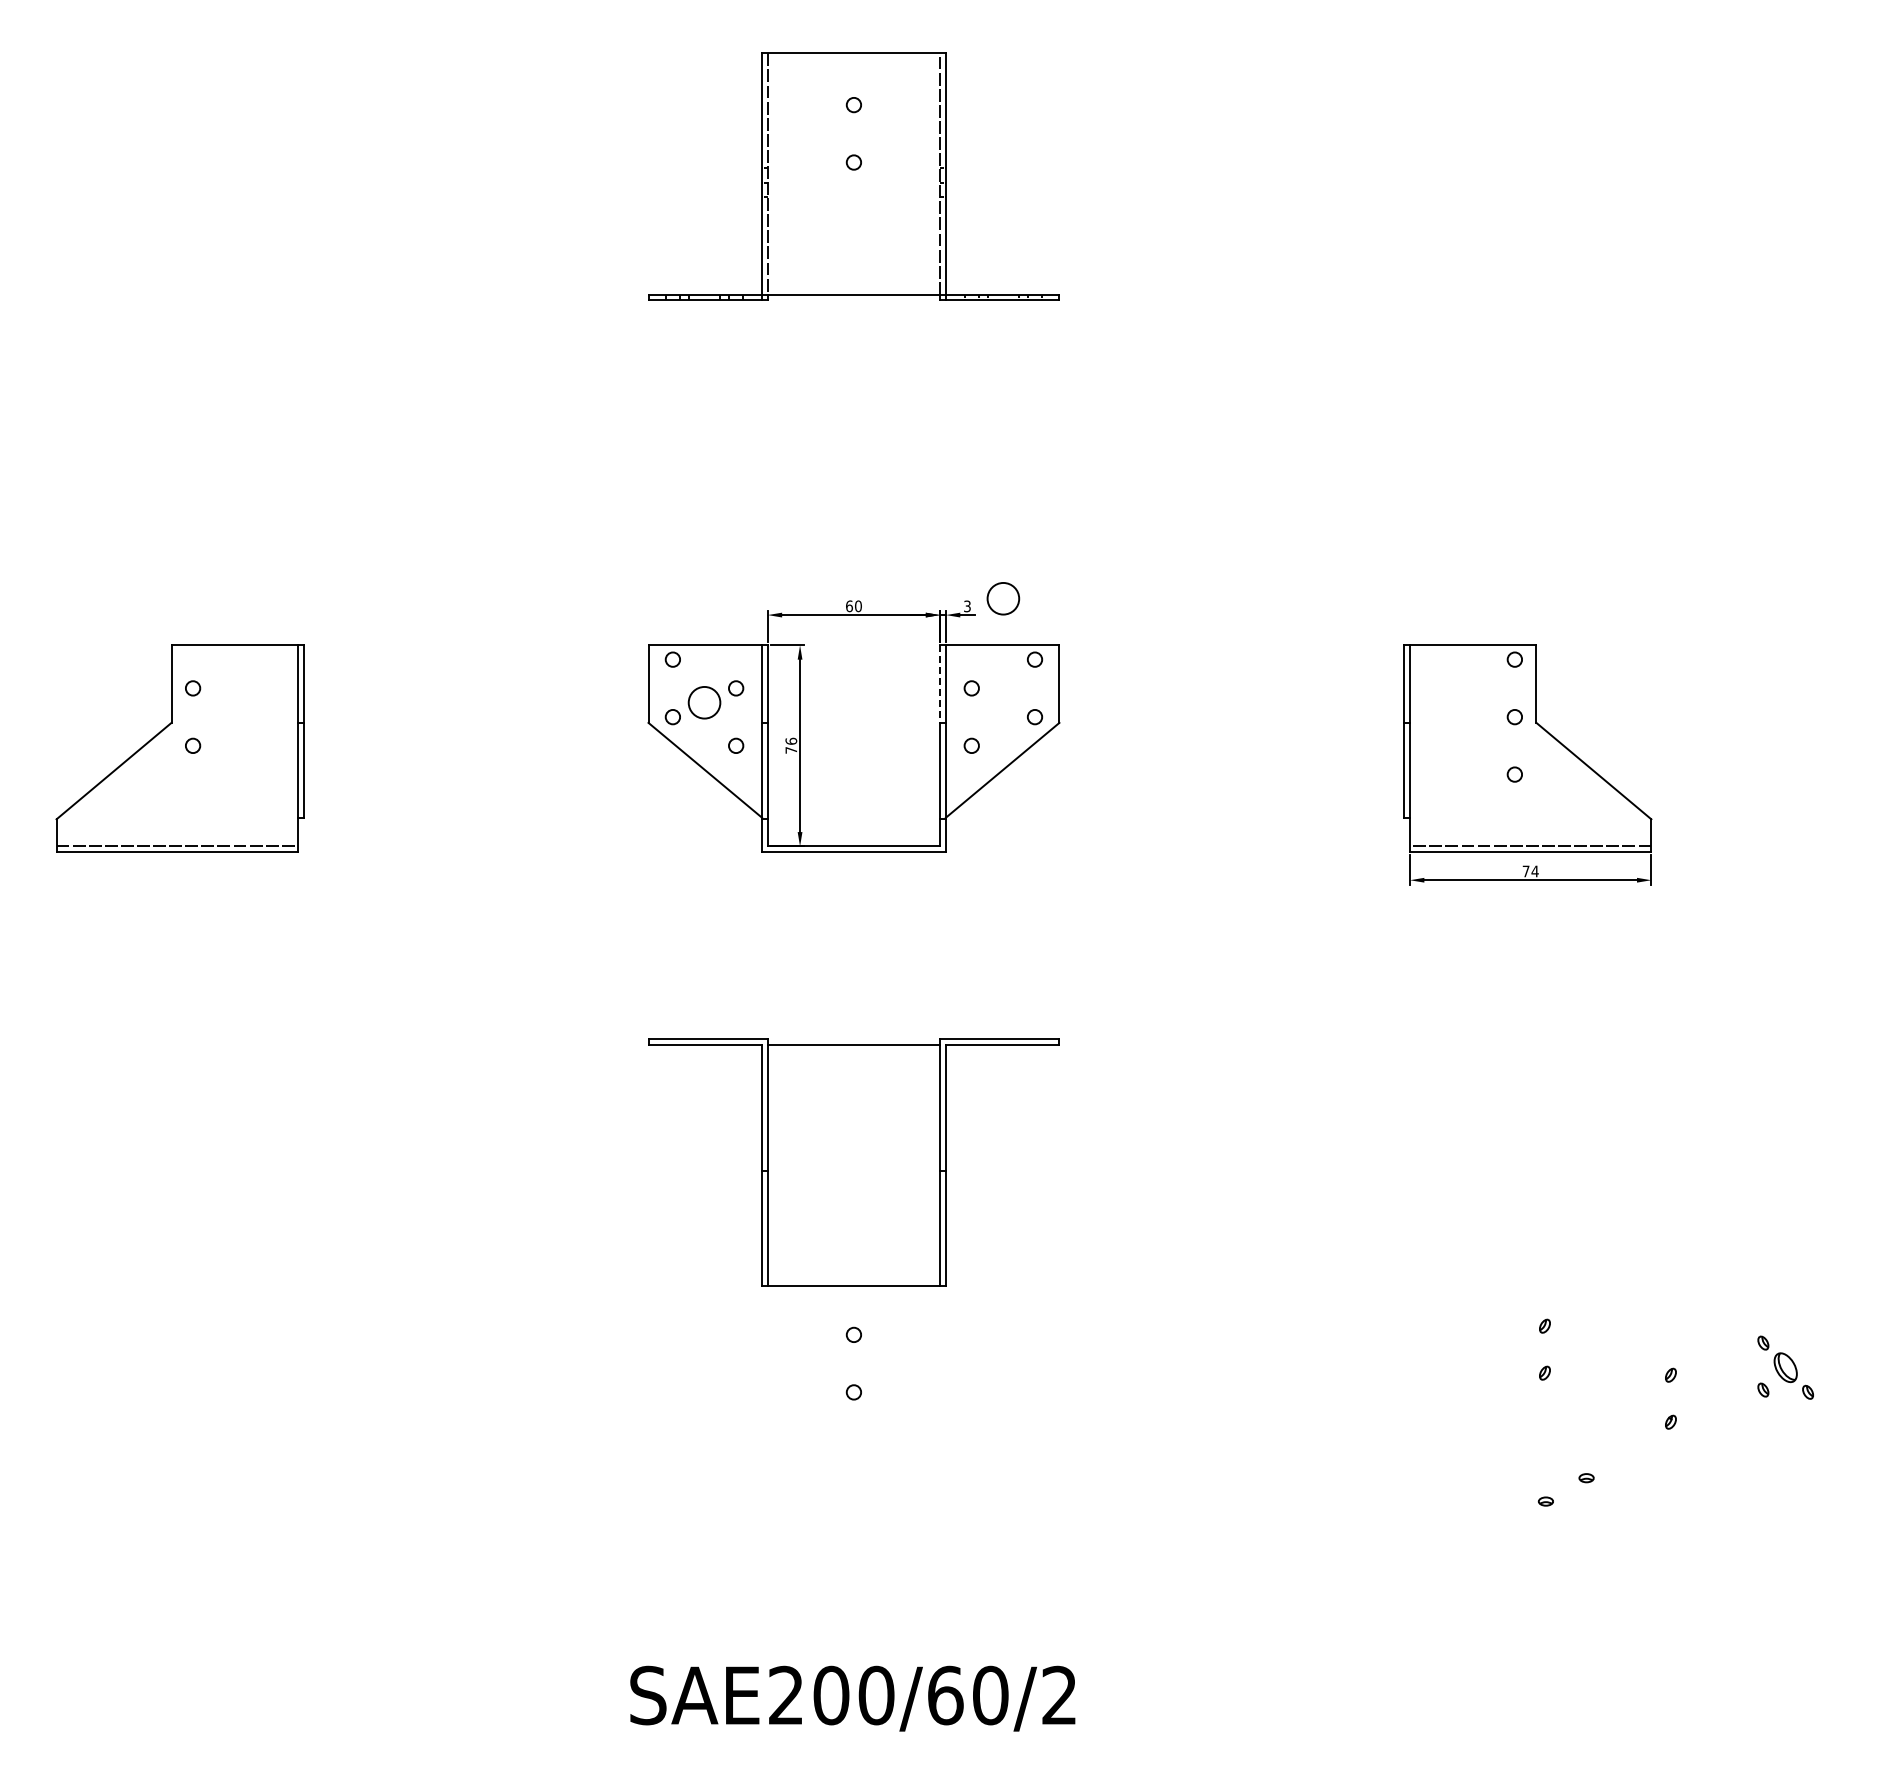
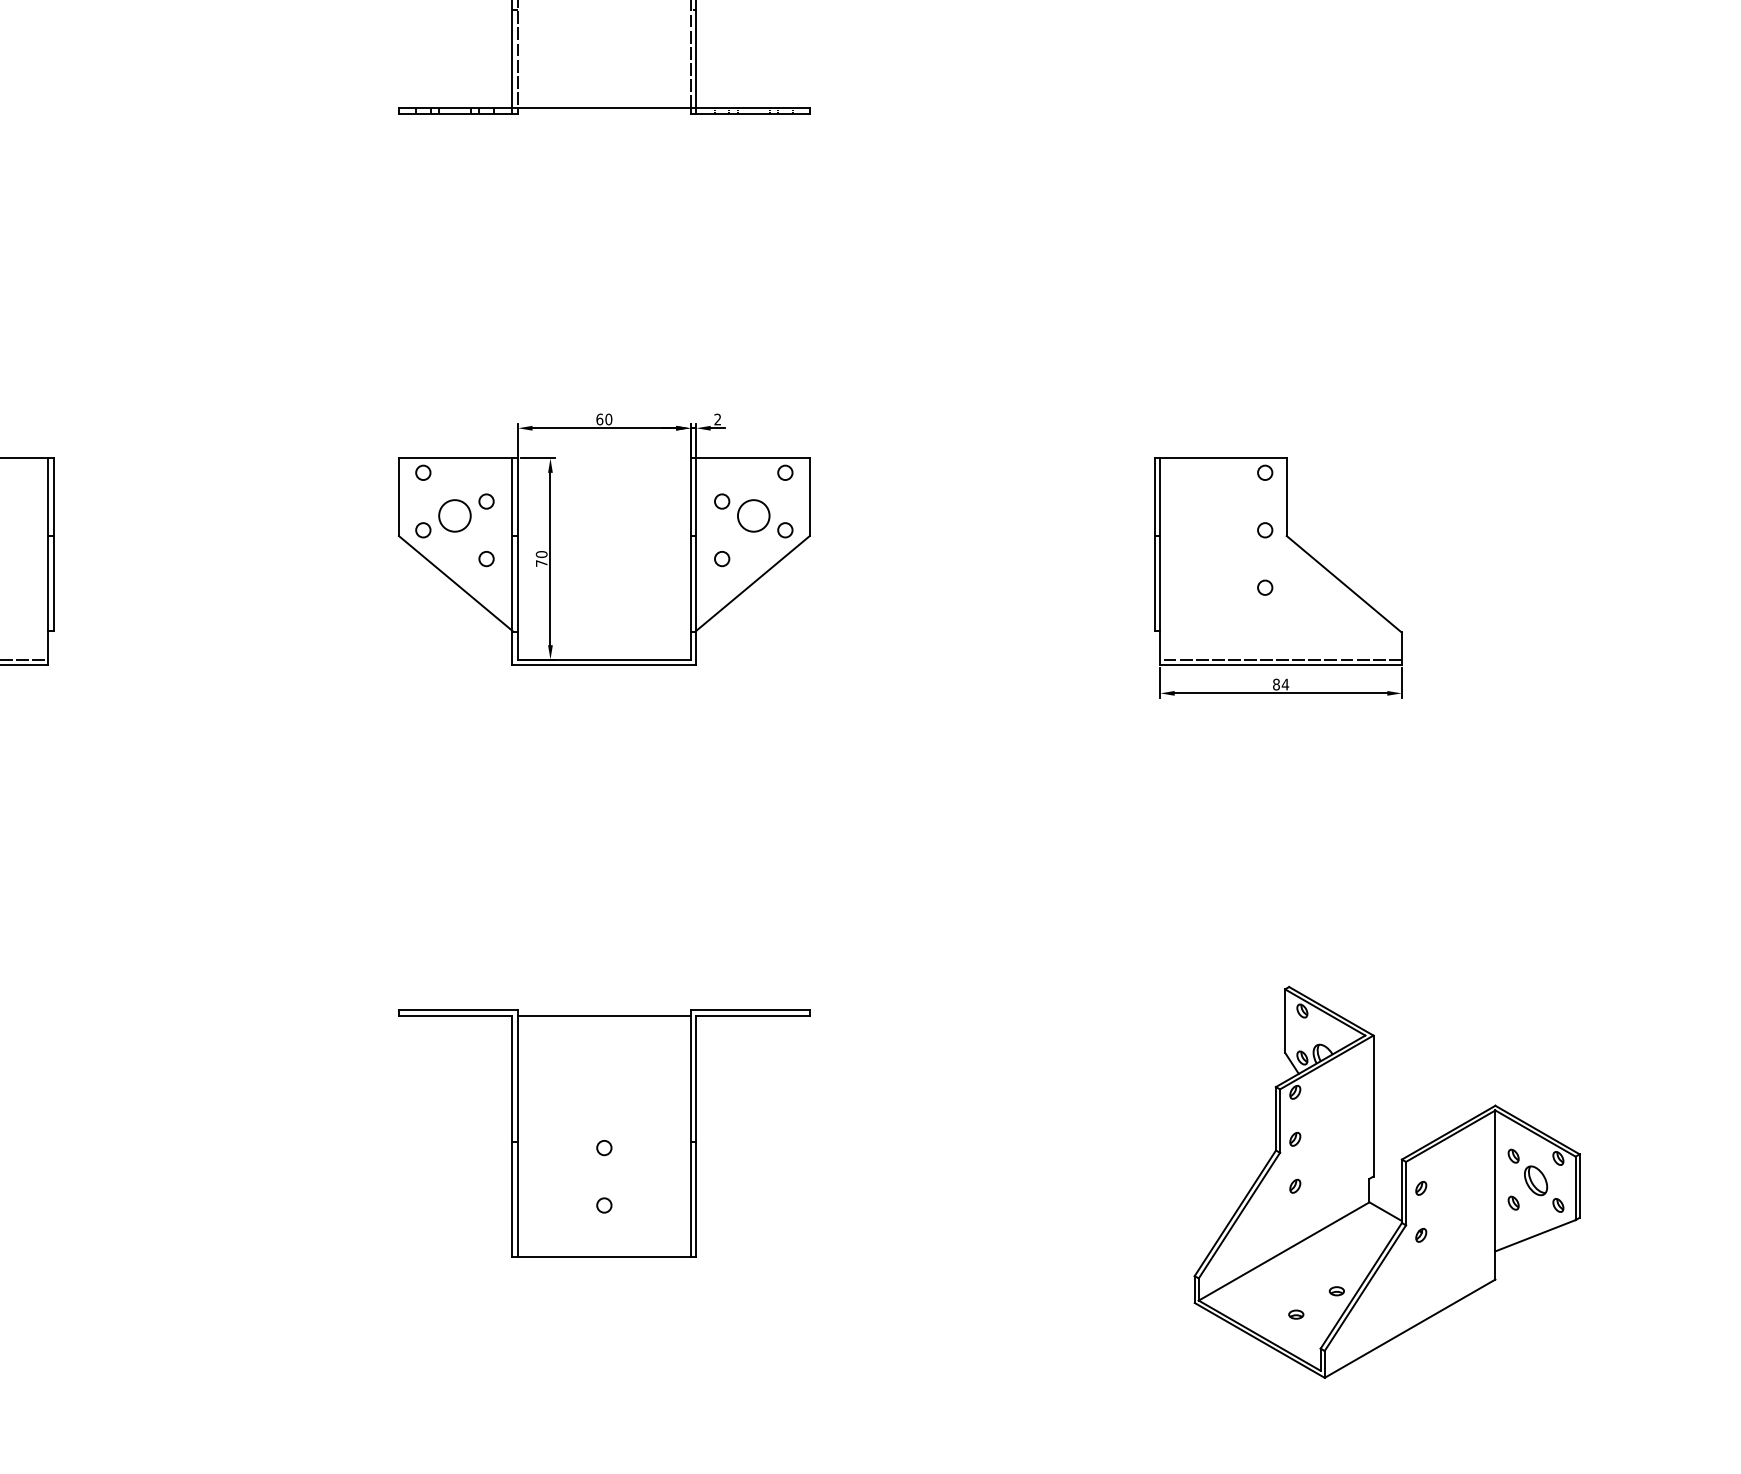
circle: (1003, 598) -> (753, 515), moved
text: (967, 606) -> (717, 419), 3 -> 2
line: (940, 684) -> (690, 497), dashed -> solid
text: (790, 740) -> (540, 553), 76 -> 70
text: (1525, 871) -> (1275, 684), 74 -> 84
part: (853, 1162) -> (603, 1133), moved
part: (1624, 1363) -> (1374, 1176), added

